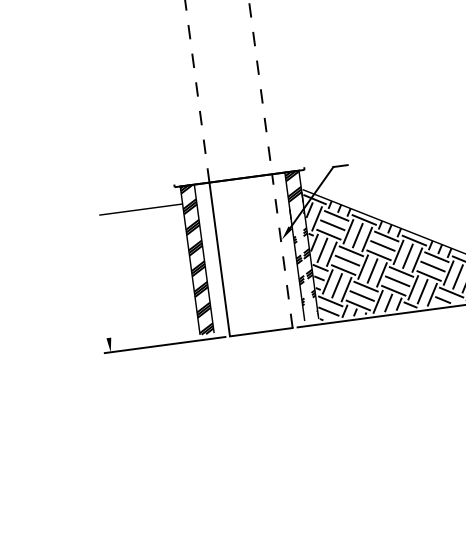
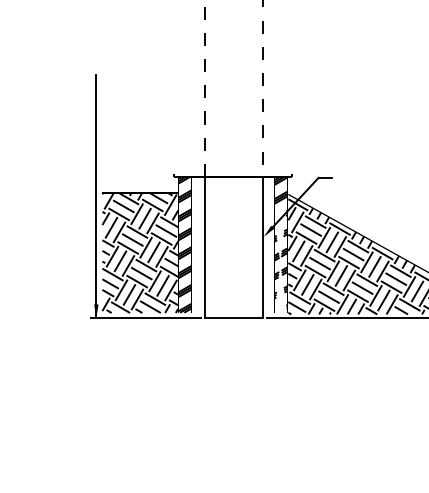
line: (93, 218) -> (96, 195), added
line: (282, 250) -> (262, 246), dashed -> solid
hatch: (149, 274) -> (140, 252), added

